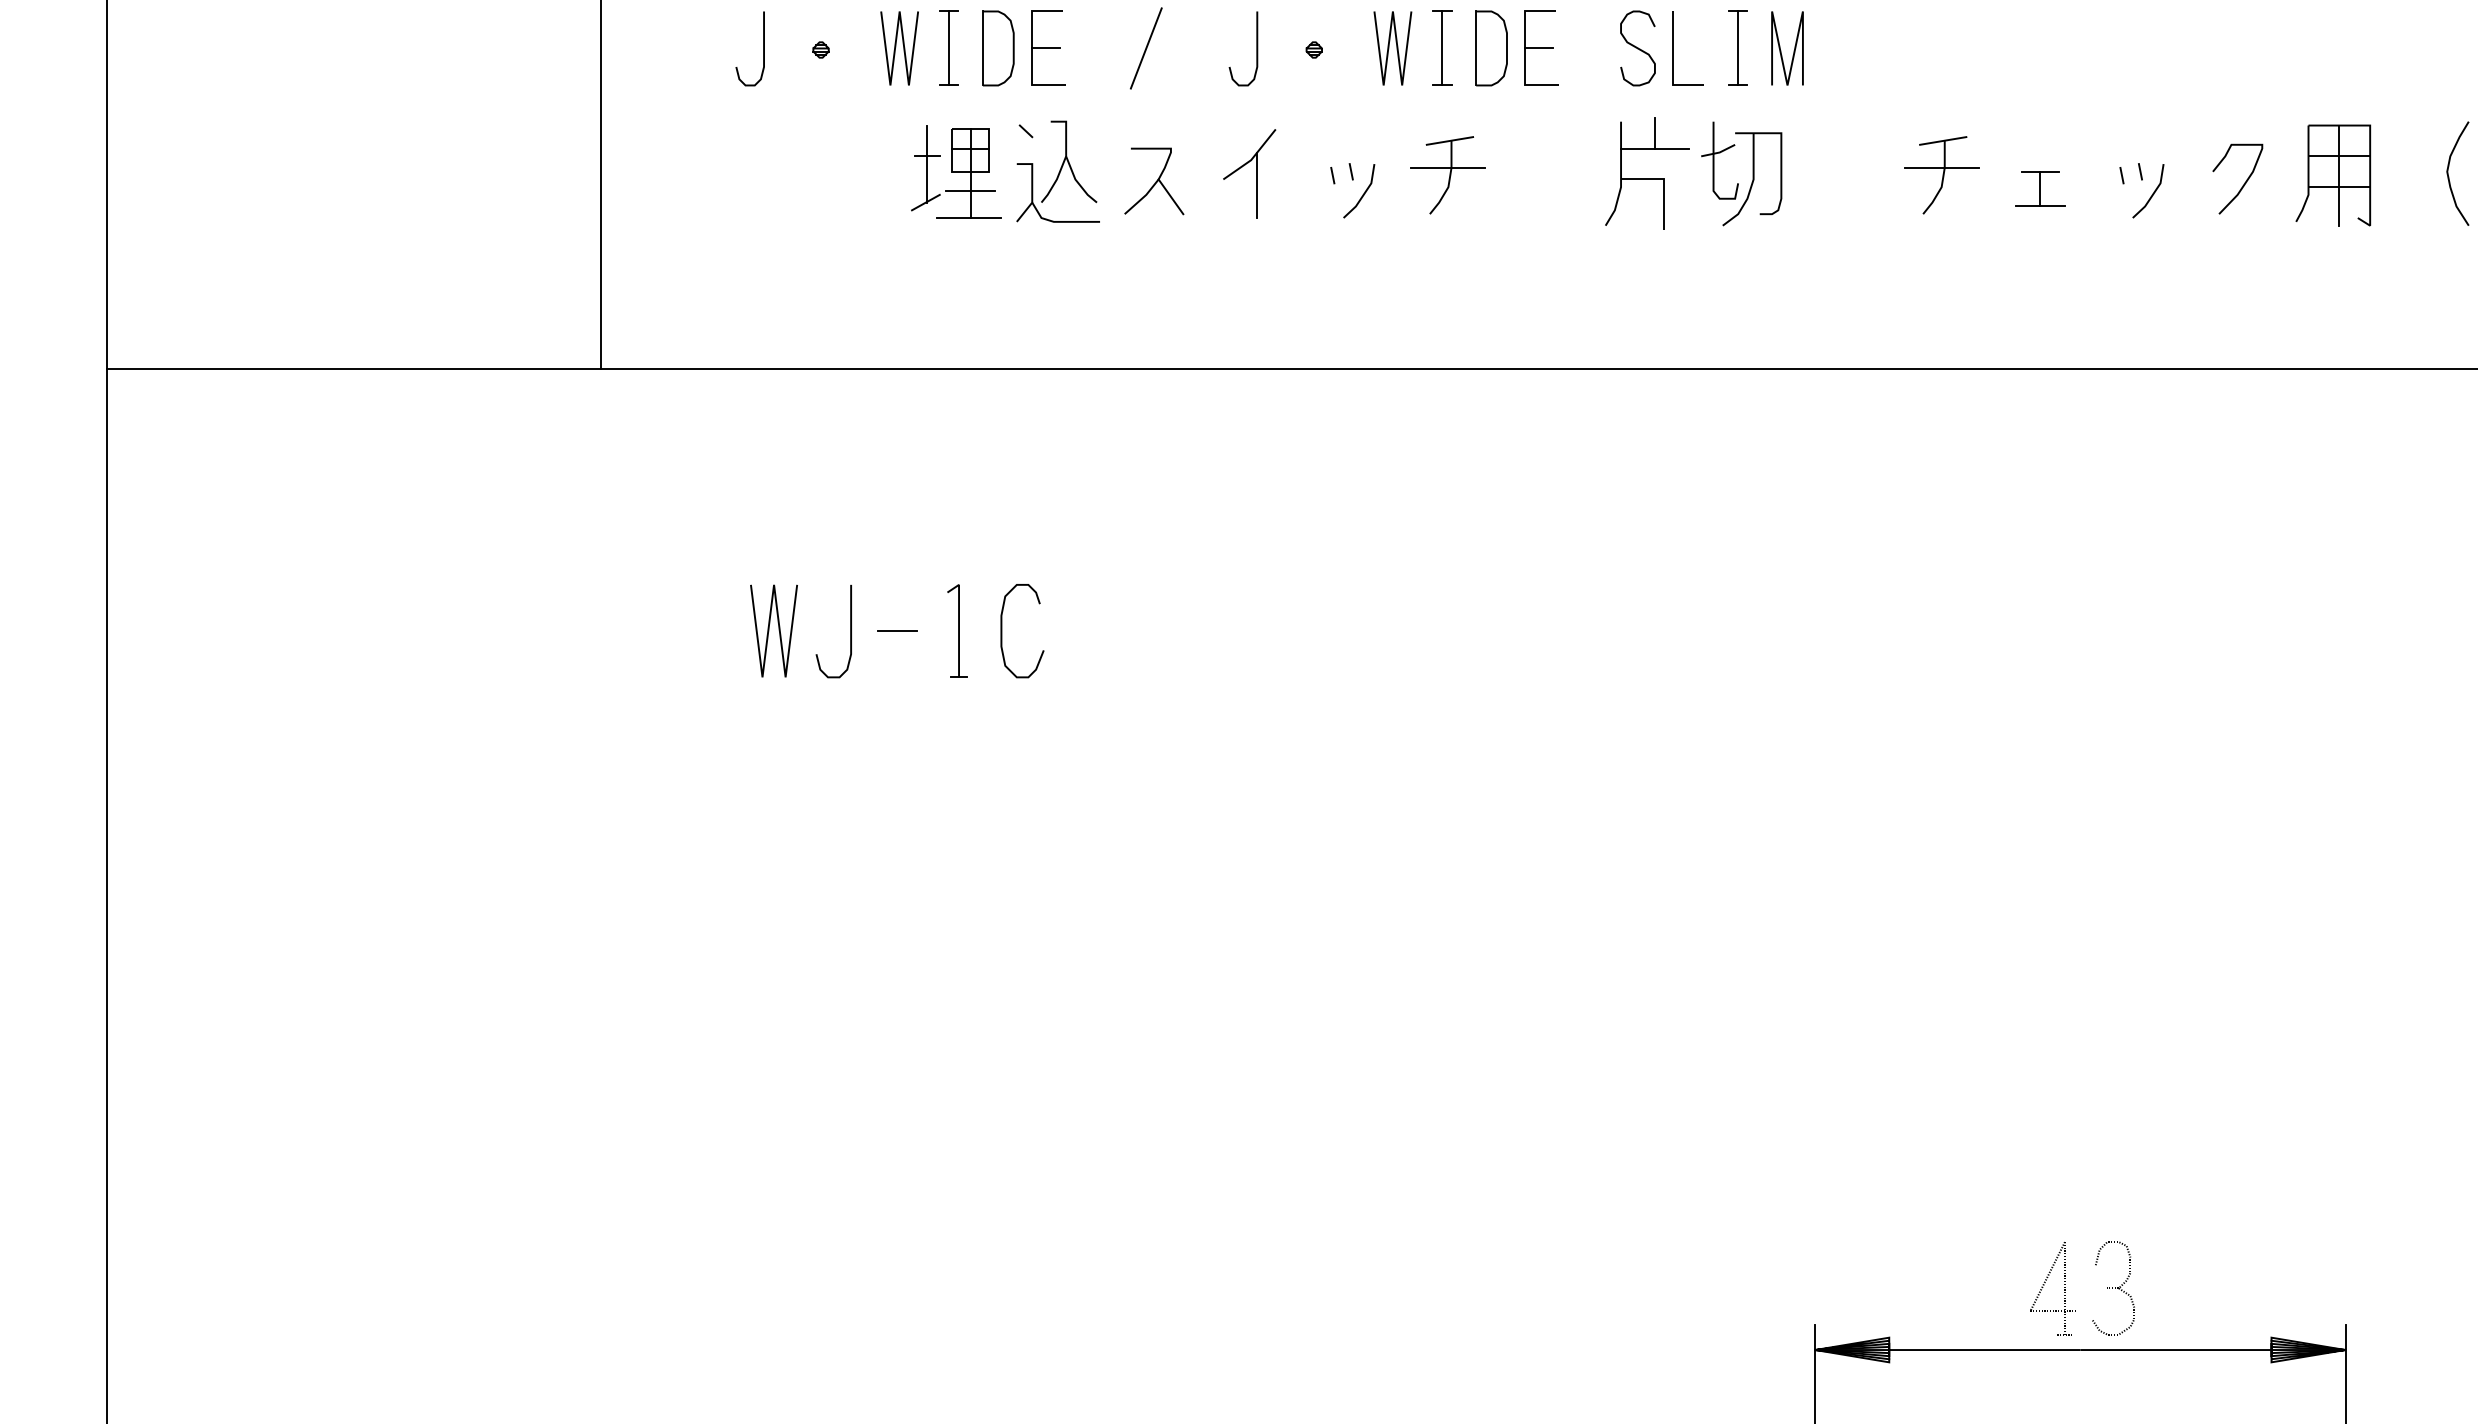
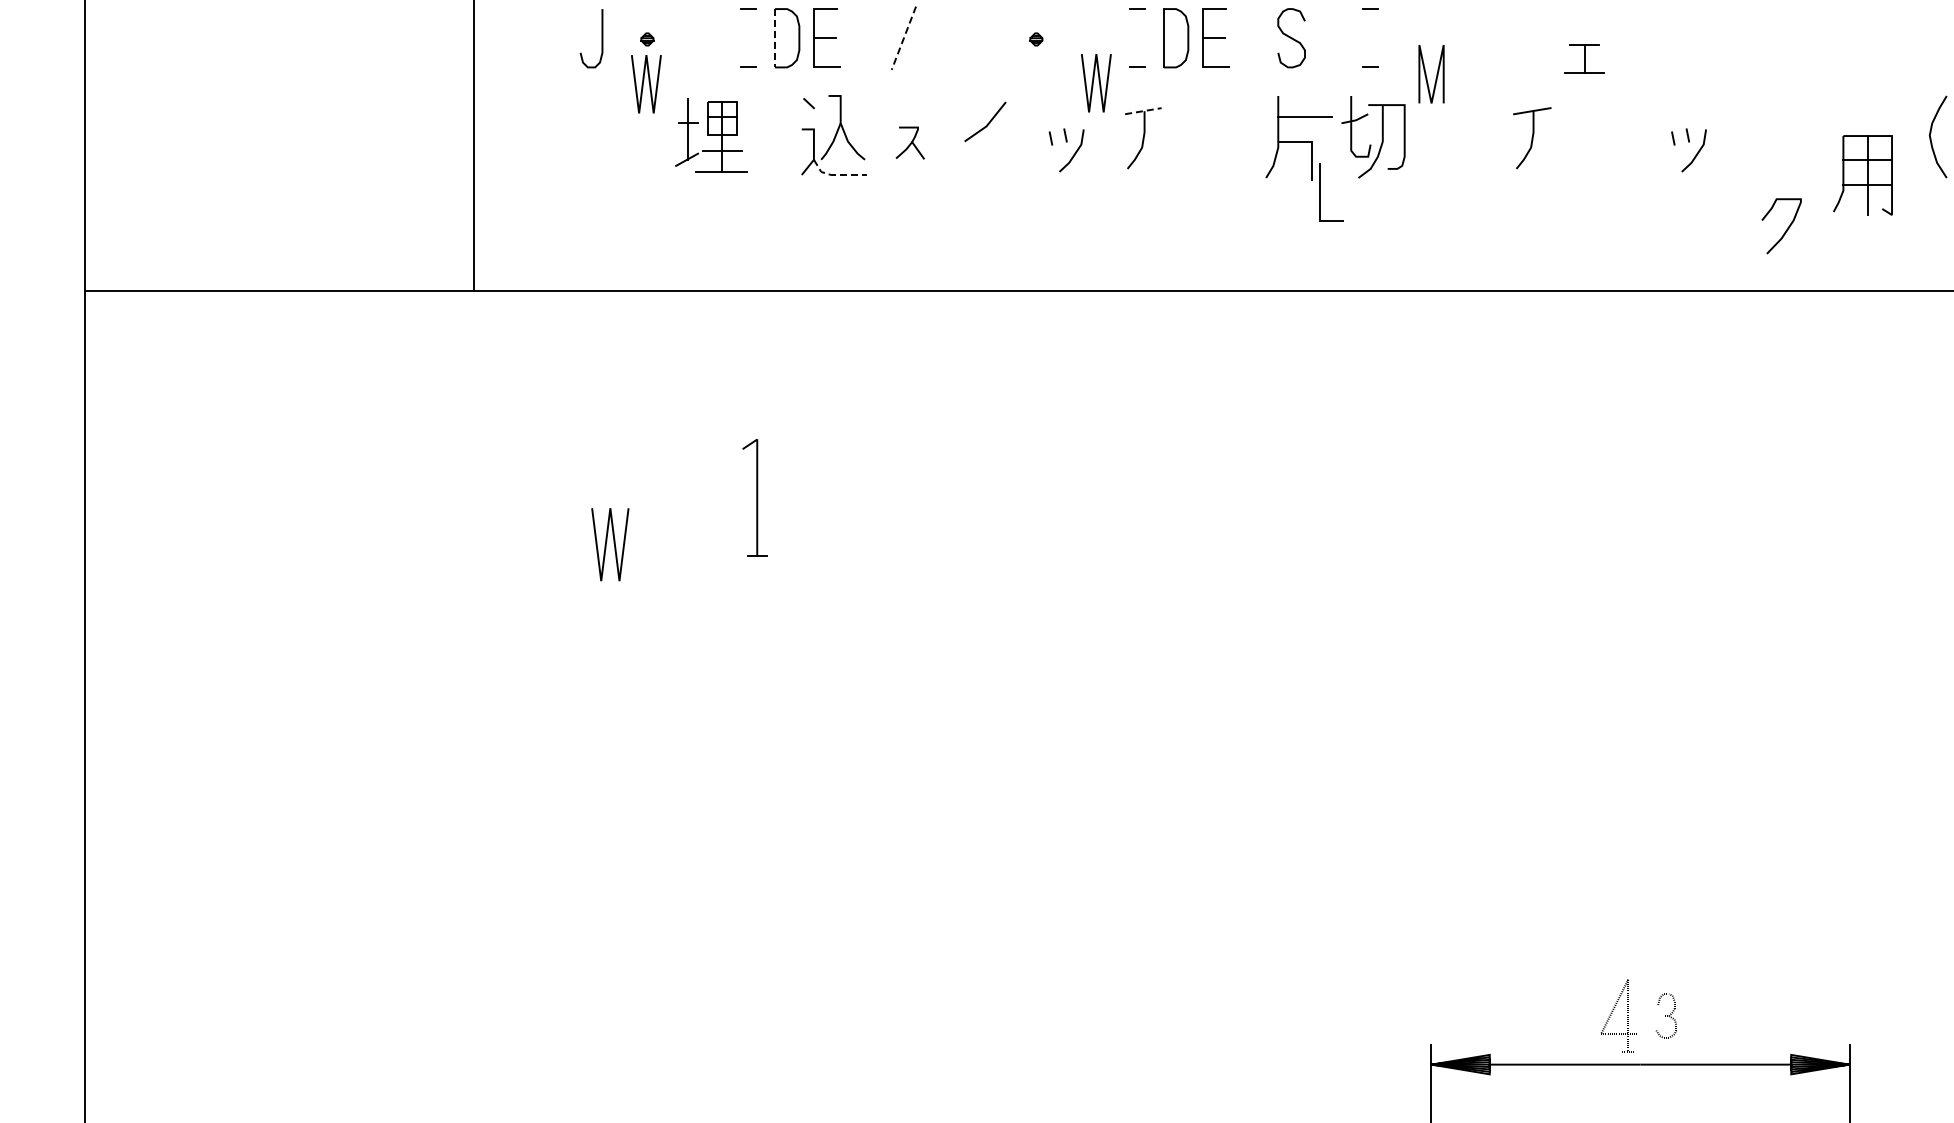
line: (1395, 46) -> (1098, 81), moved
line: (895, 48) -> (643, 84), moved
line: (949, 48) -> (748, 38), removed
line: (983, 48) -> (775, 38), solid -> dashed
line: (1145, 48) -> (903, 38), solid -> dashed
curve: (1256, 48) -> (990, 38), removed
line: (1442, 48) -> (1137, 38), removed
line: (1674, 48) -> (1320, 192), moved
line: (1737, 48) -> (1370, 38), removed
line: (1781, 48) -> (1426, 74), moved
line: (1655, 132) -> (1305, 104), removed
line: (1450, 141) -> (1143, 111), solid -> dashed
line: (1447, 167) -> (1141, 132), removed
line: (1940, 167) -> (1530, 132), removed
part: (956, 171) -> (711, 135), moved
part: (2332, 175) -> (1862, 175), moved
part: (1153, 180) -> (909, 142), size x0.6
line: (1257, 184) -> (991, 145), removed
curve: (2242, 184) -> (1785, 230), moved
part: (2039, 188) -> (1584, 58), moved
line: (1059, 222) -> (835, 175), solid -> dashed
line: (778, 629) -> (613, 543), moved
line: (897, 630) -> (707, 497), removed
part: (956, 630) -> (754, 497), size x1.6
curve: (1002, 630) -> (790, 497), removed
curve: (850, 632) -> (670, 498), removed
part: (2113, 1287) -> (1666, 1015), size x0.6

